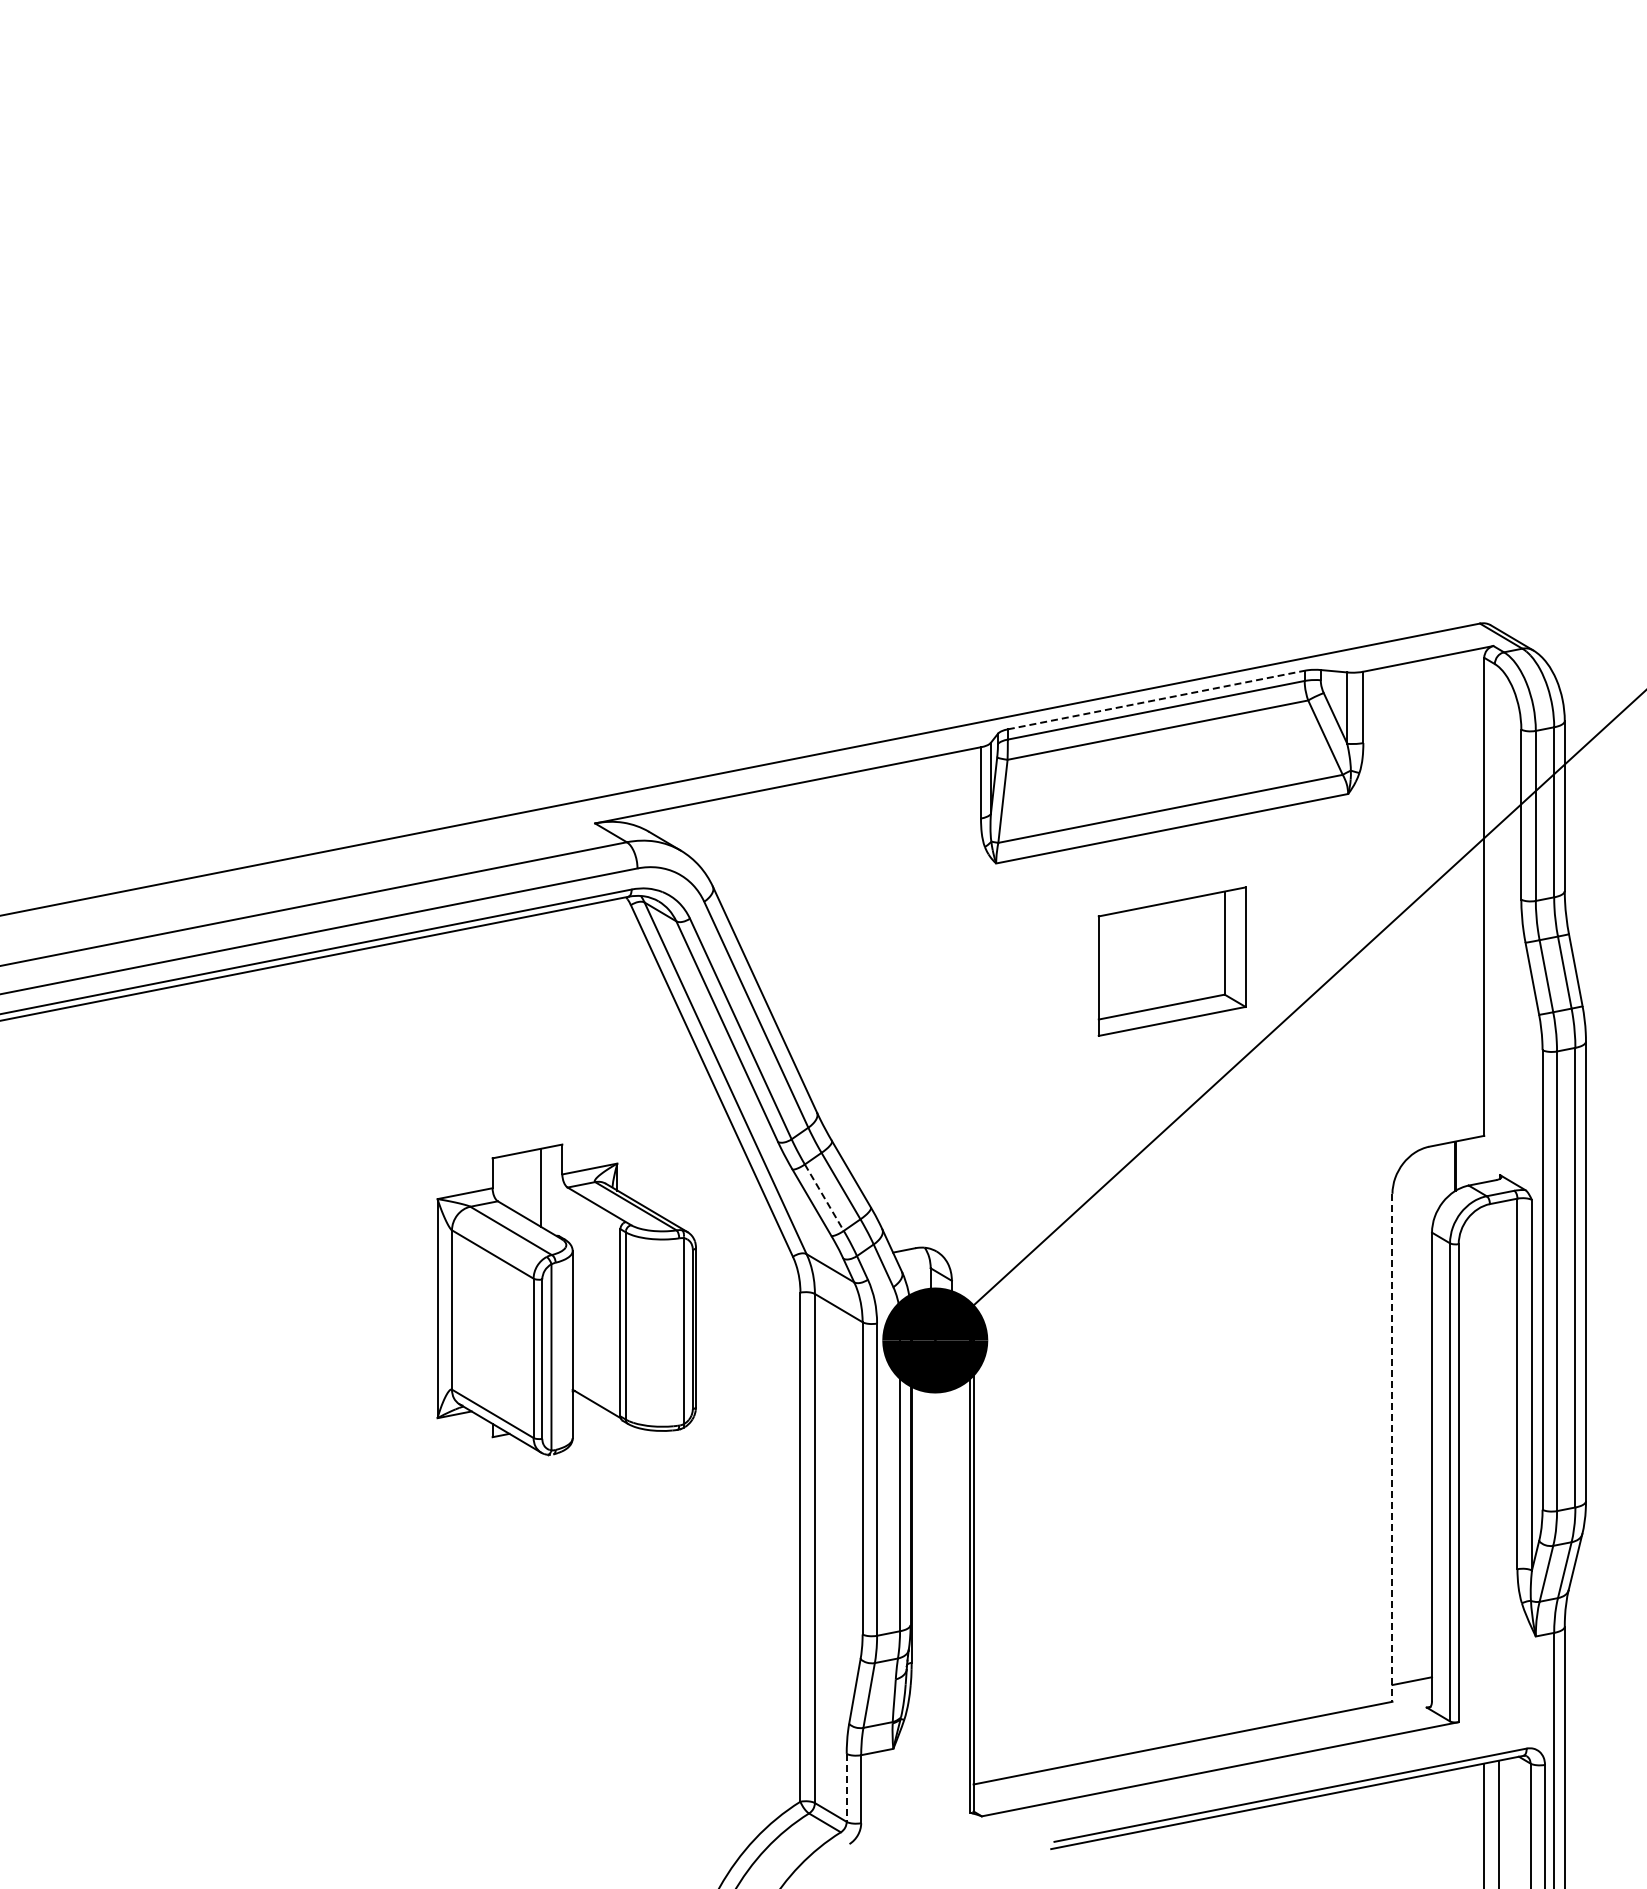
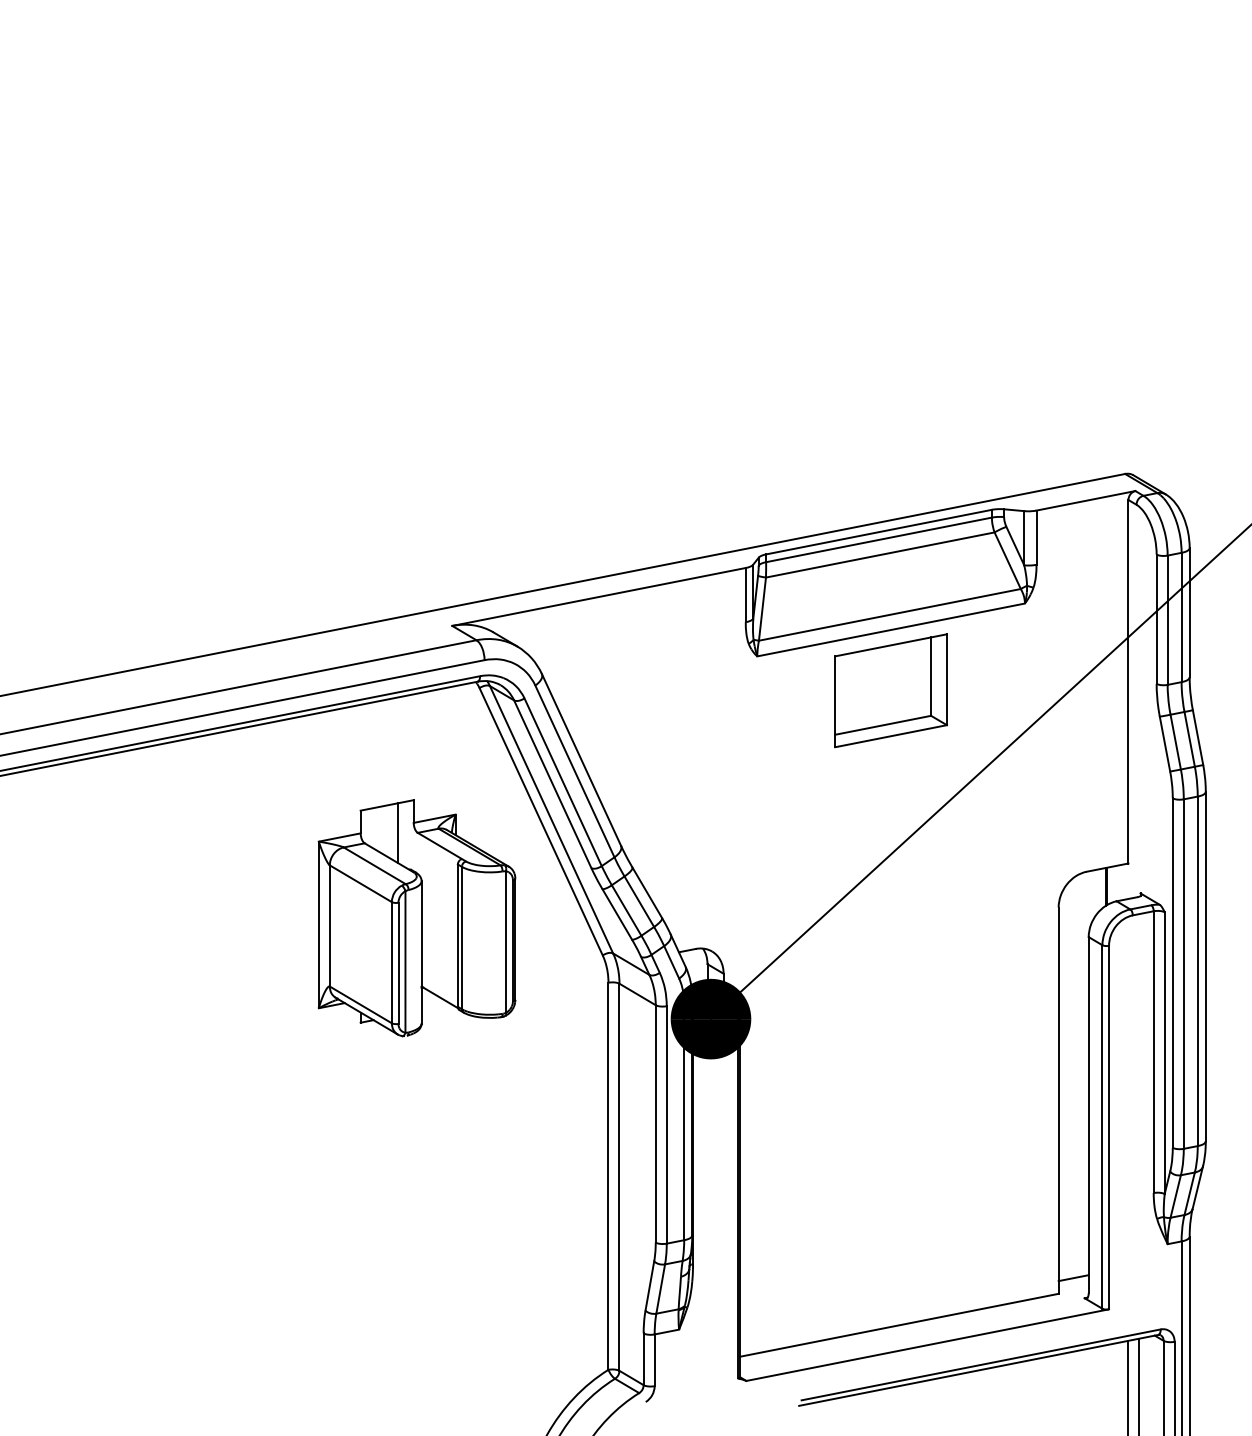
line: (1156, 699) -> (879, 531), dashed -> solid
part: (1171, 961) -> (890, 690), moved
line: (824, 1198) -> (626, 911), dashed -> solid
part: (566, 1299) -> (416, 917), moved
line: (1392, 1447) -> (1058, 1100), dashed -> solid
line: (846, 1788) -> (643, 1359), dashed -> solid

